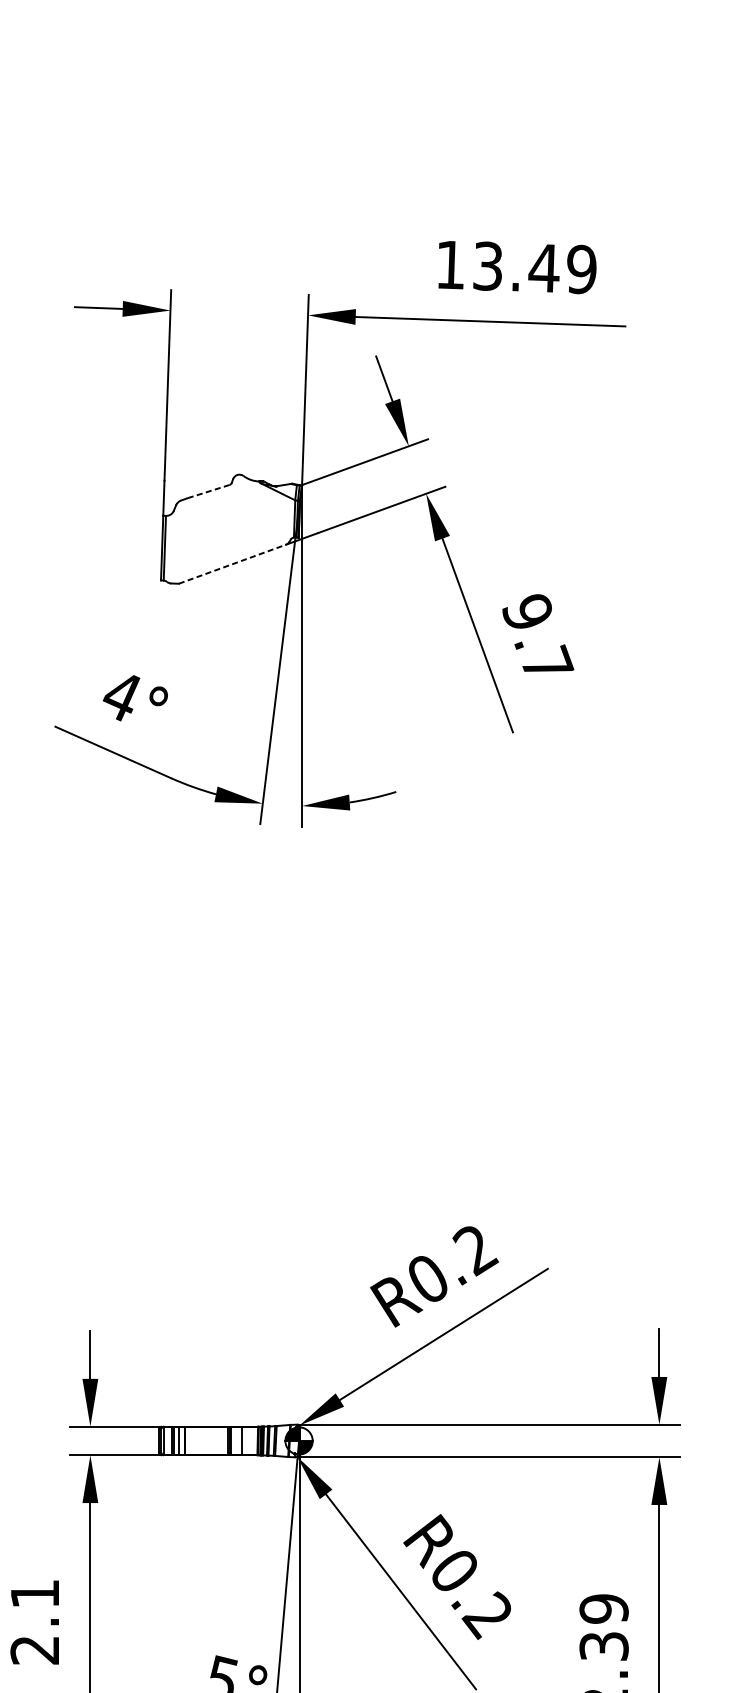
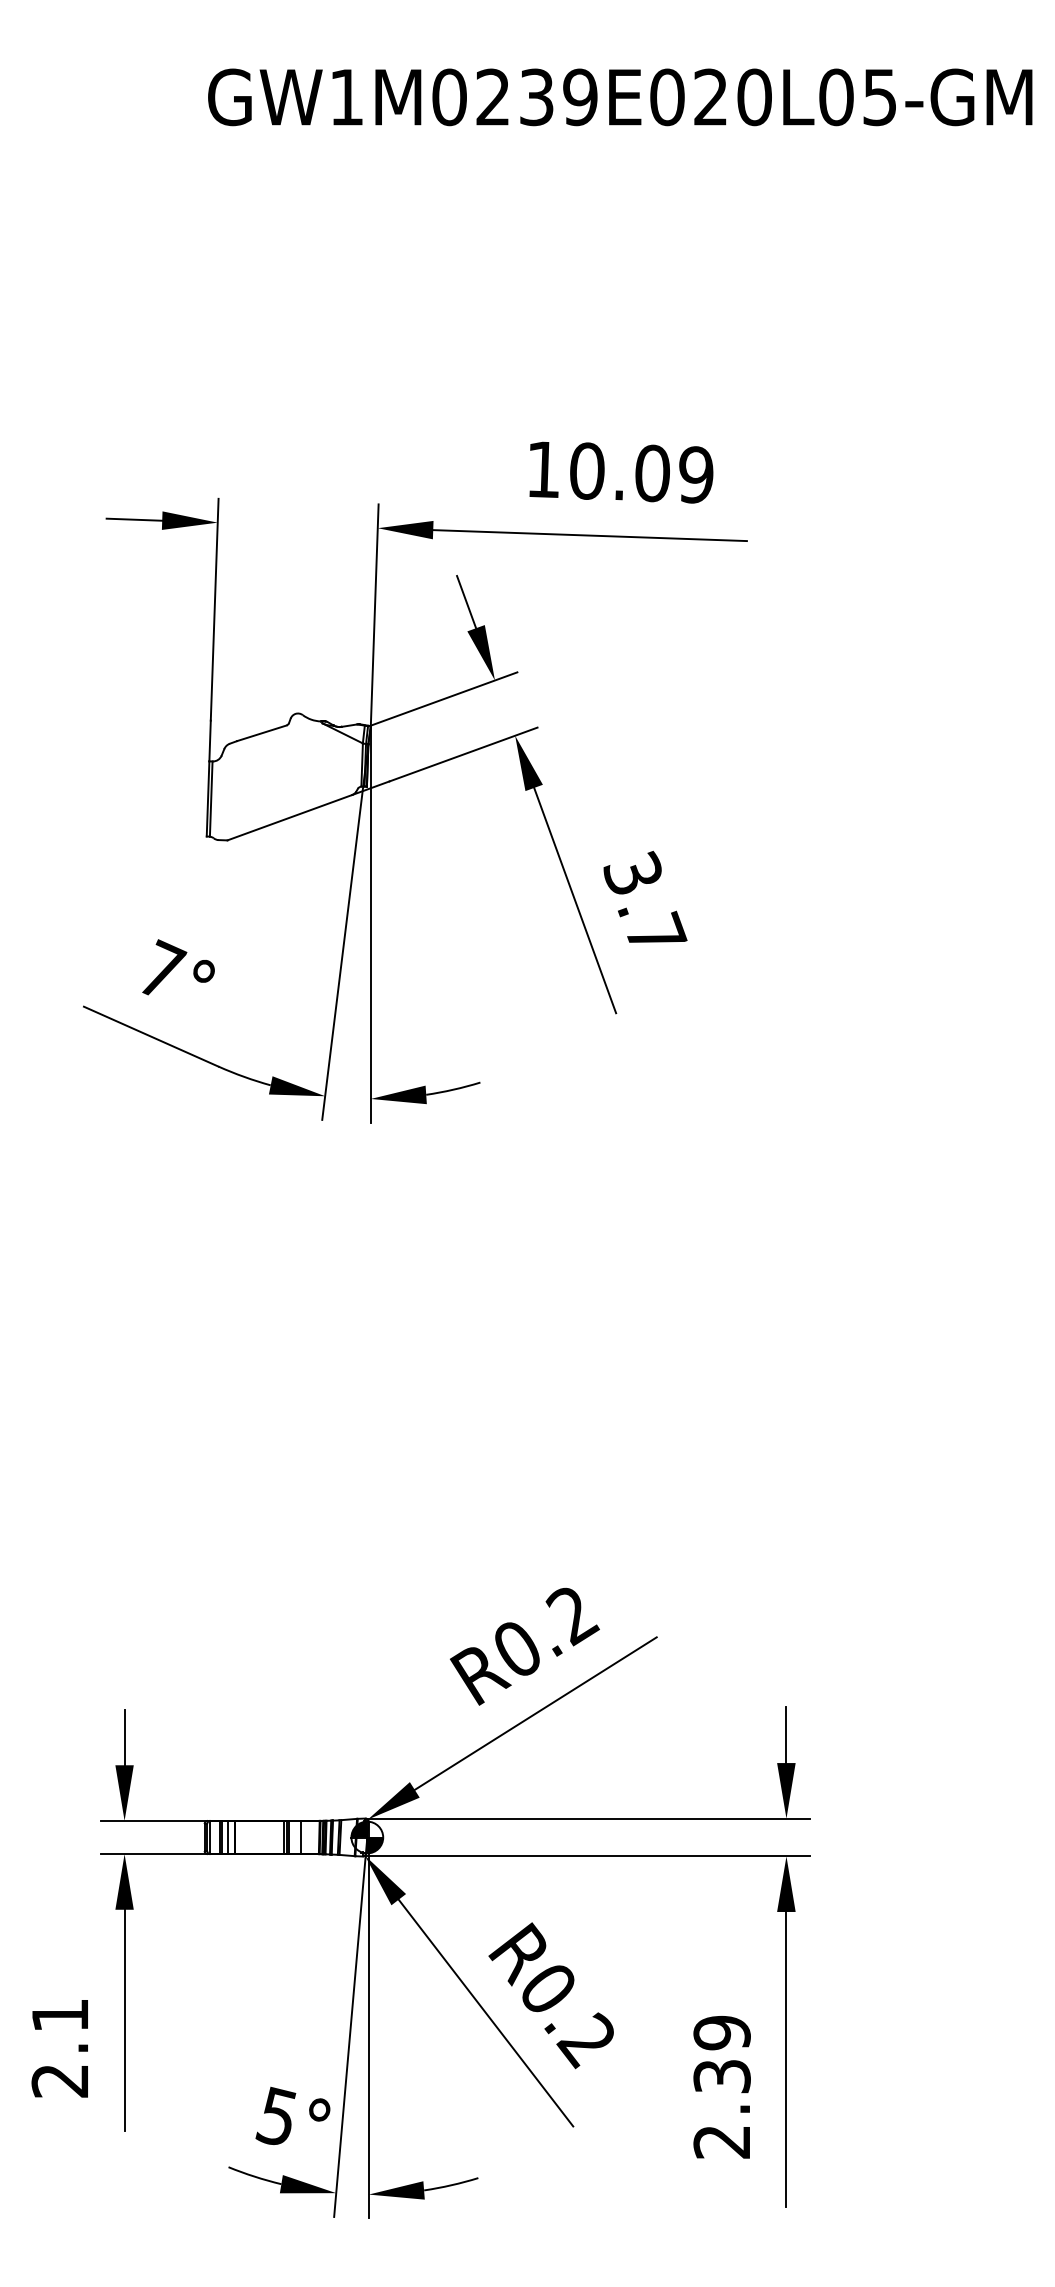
text: (516, 267) -> (620, 472), 13.49 -> 10.09
line: (208, 491) -> (261, 733), dashed -> solid
line: (233, 564) -> (290, 817), dashed -> solid
text: (527, 611) -> (632, 872), 9.7 -> 3.7
text: (123, 694) -> (163, 969), 4° -> 7°

